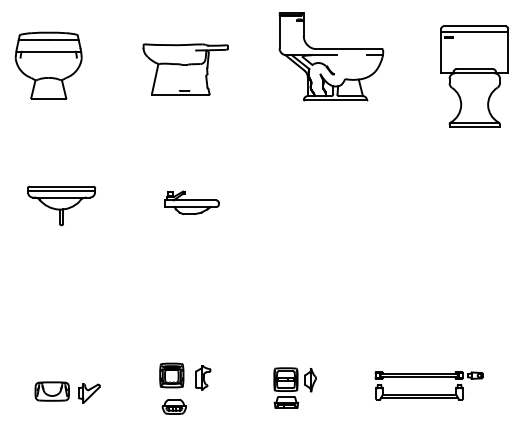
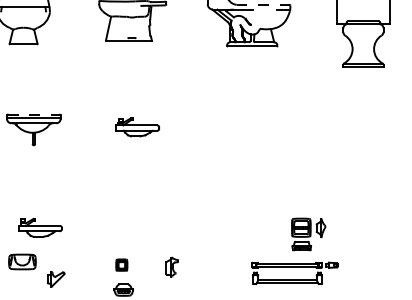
line: (349, 49) -> (263, 5), solid -> dashed
line: (61, 186) -> (33, 114), solid -> dashed
part: (69, 328) -> (40, 227), added
part: (171, 375) -> (121, 265), size x0.6
part: (203, 377) -> (172, 266), moved
part: (428, 377) -> (294, 266), moved
part: (294, 387) -> (308, 234), moved
part: (51, 391) -> (21, 261), moved

